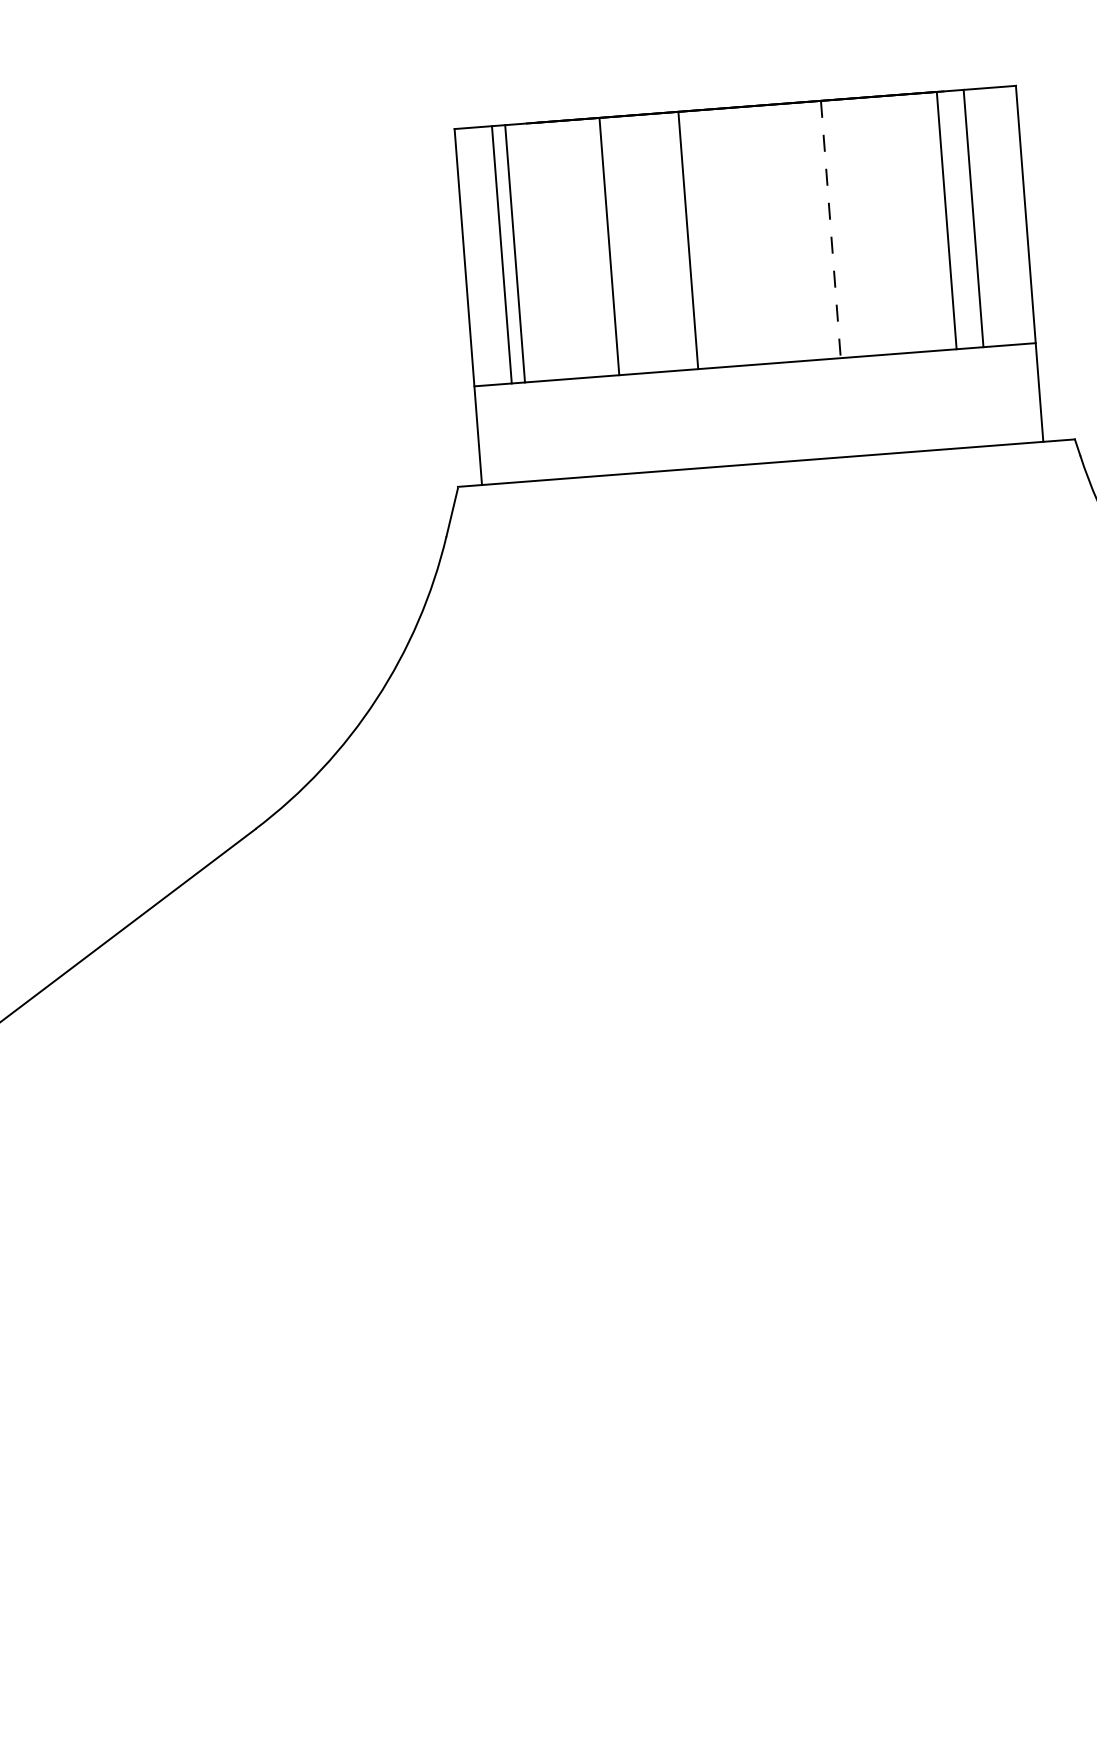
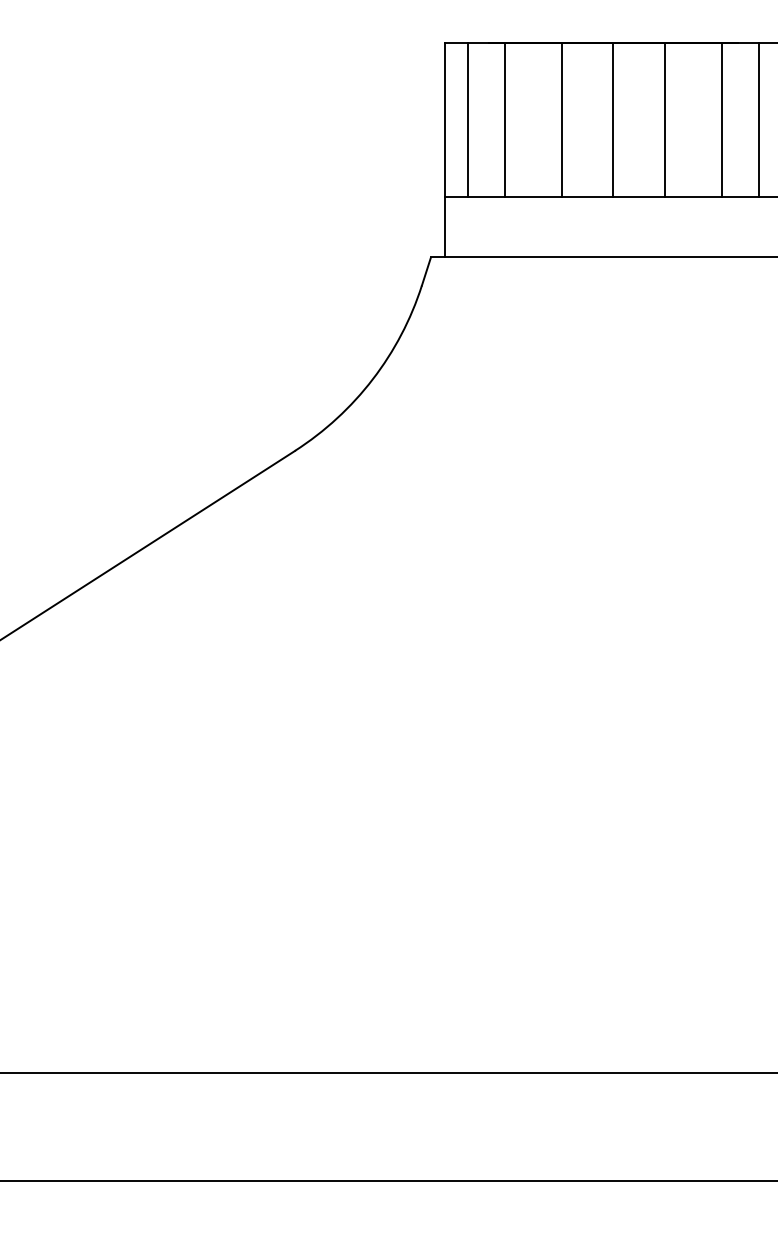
line: (973, 218) -> (722, 120), moved
line: (947, 220) -> (759, 120), moved
line: (830, 229) -> (664, 120), dashed -> solid
line: (688, 240) -> (613, 120), moved
line: (609, 246) -> (562, 120), moved
line: (514, 253) -> (504, 120), moved

